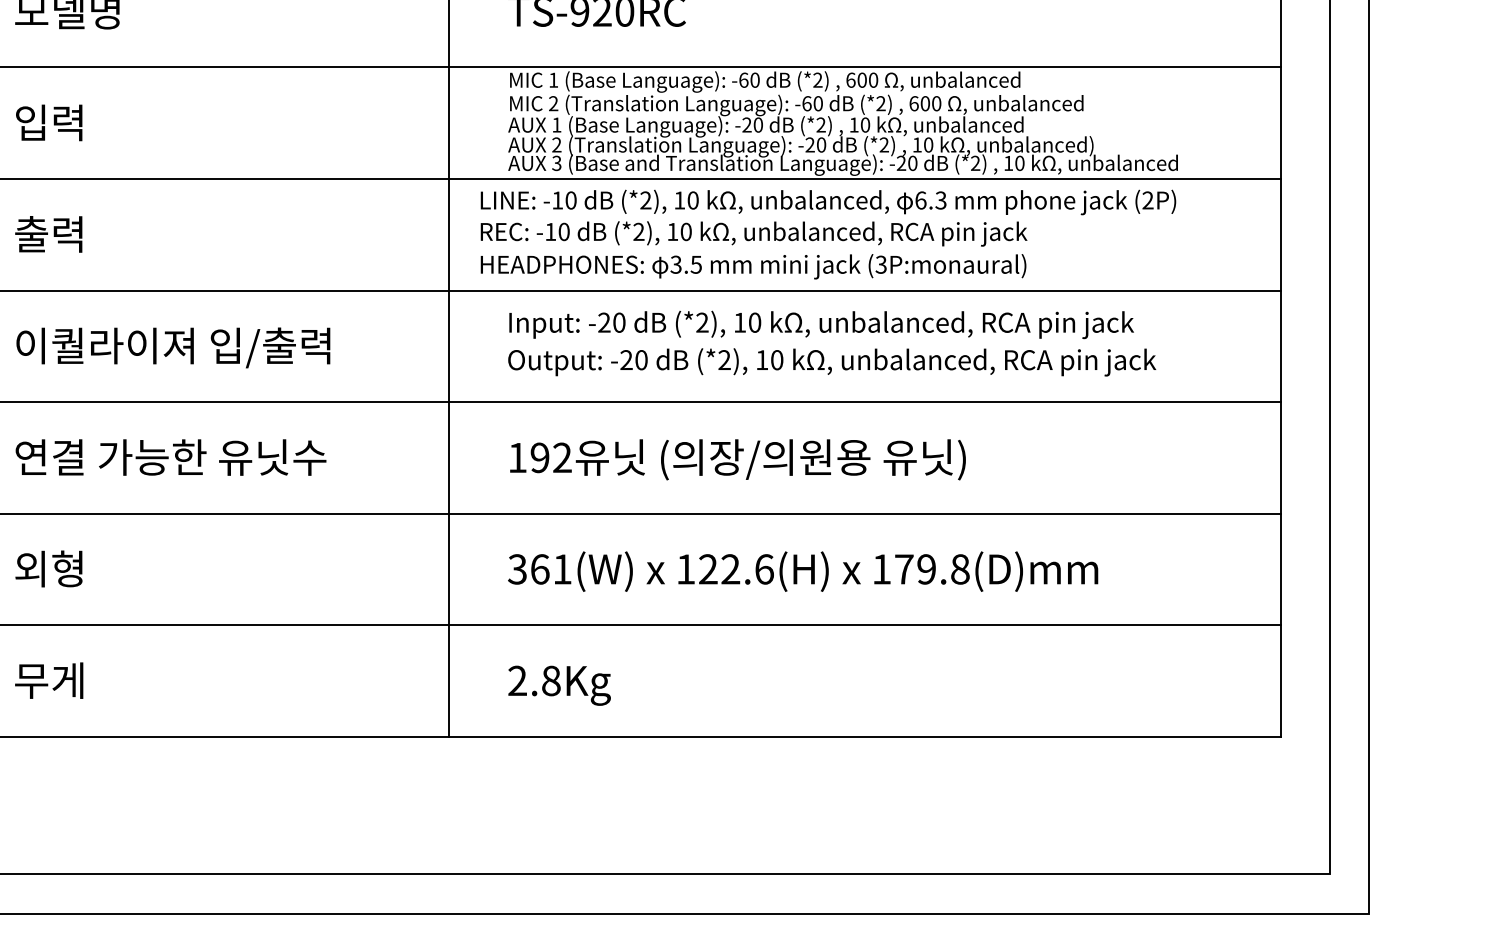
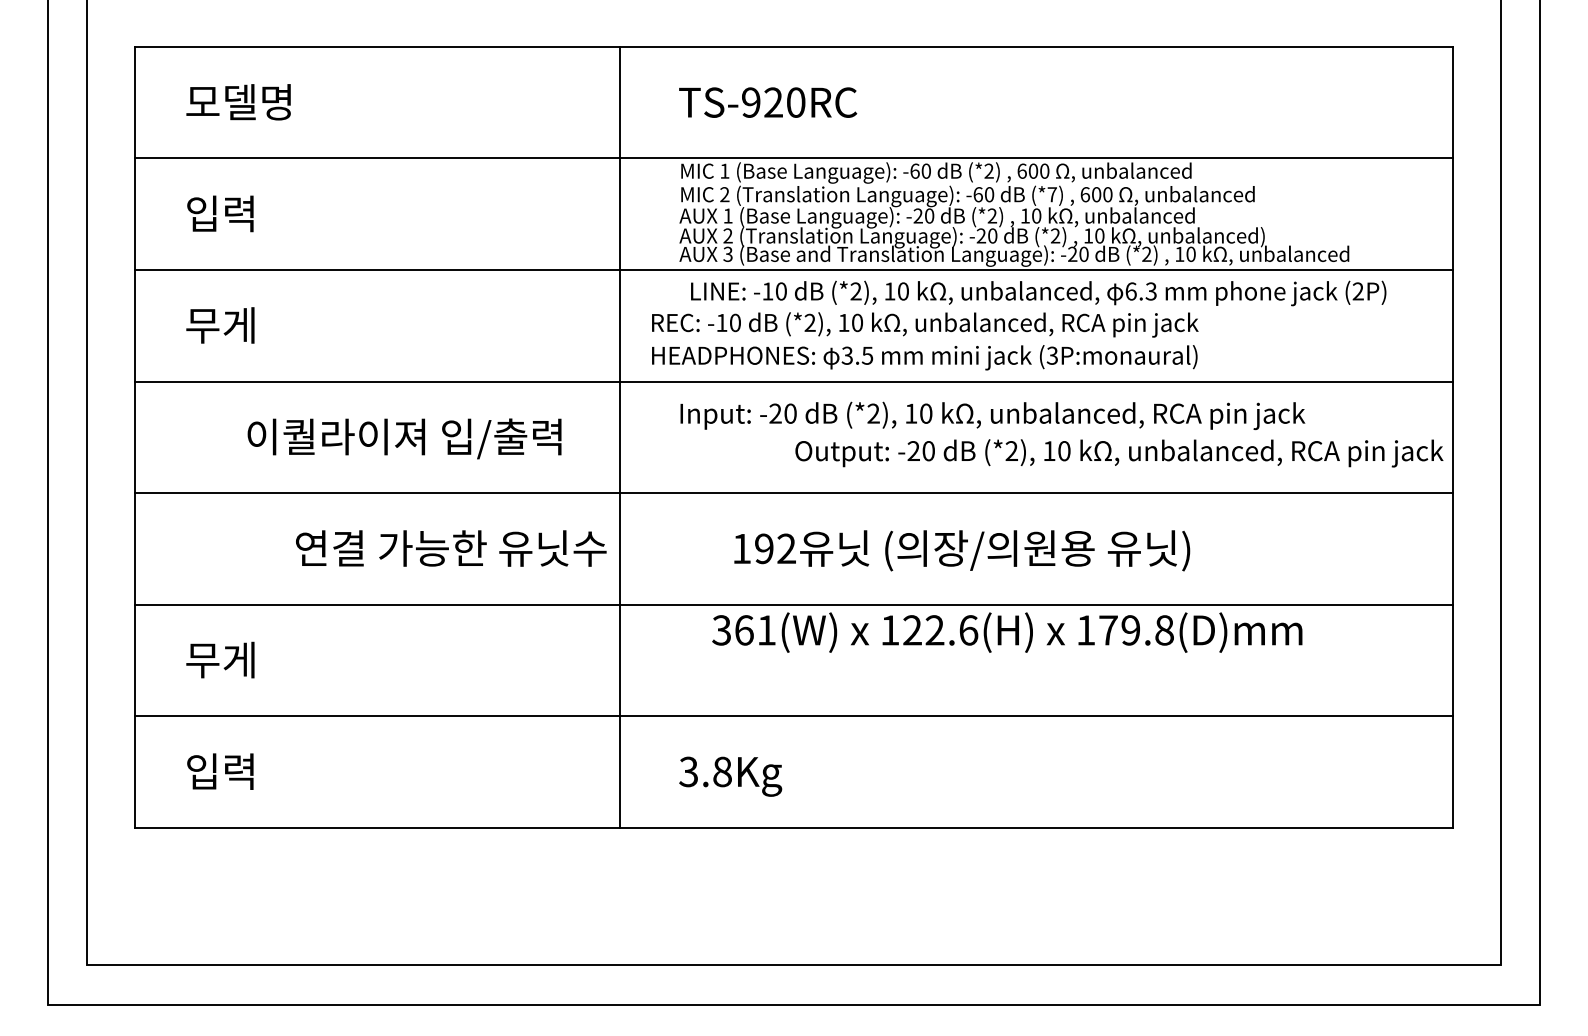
text: (880, 103) -> (1051, 194), (*2) -> (*7)
text: (828, 202) -> (1038, 293), moved
text: (49, 234) -> (220, 325), 출력 -> 무게
text: (173, 347) -> (404, 438), moved
text: (832, 362) -> (1119, 453), moved
text: (171, 457) -> (451, 548), moved
text: (738, 459) -> (962, 550), moved
text: (49, 568) -> (220, 659), 외형 -> 무게
text: (803, 571) -> (1007, 632), moved
text: (49, 680) -> (220, 771), 무게 -> 입력
text: (517, 681) -> (688, 772), 2.8Kg -> 3.8Kg

